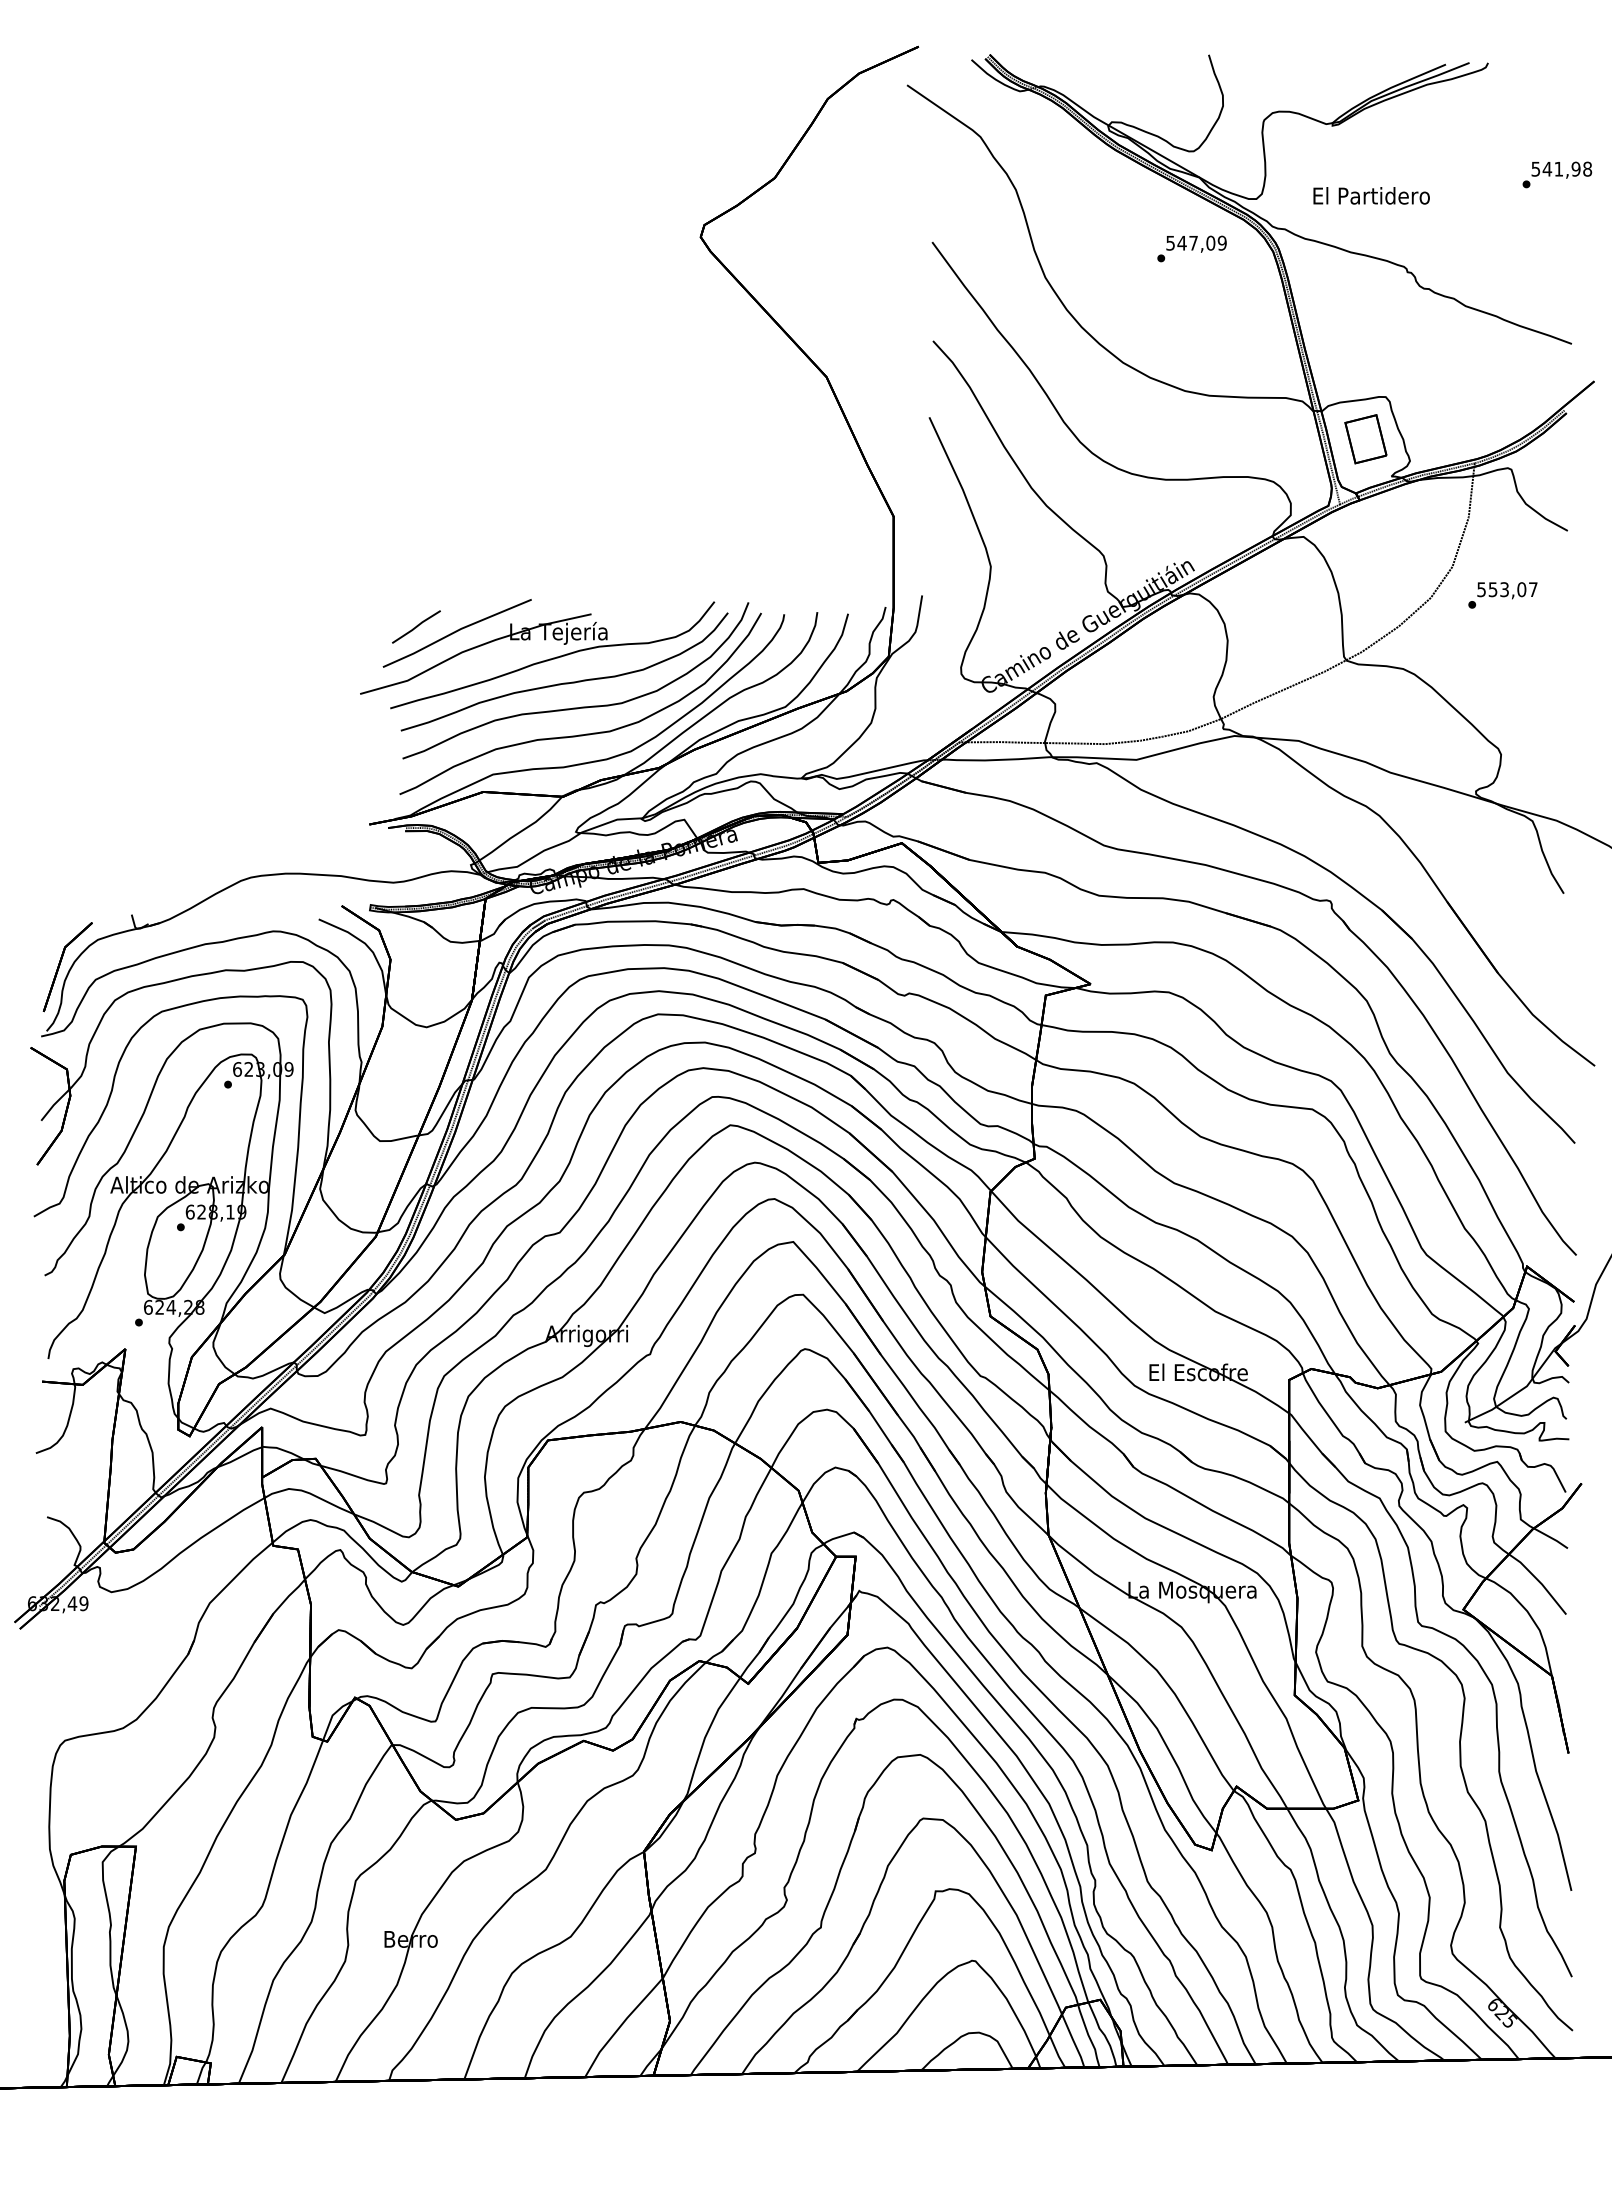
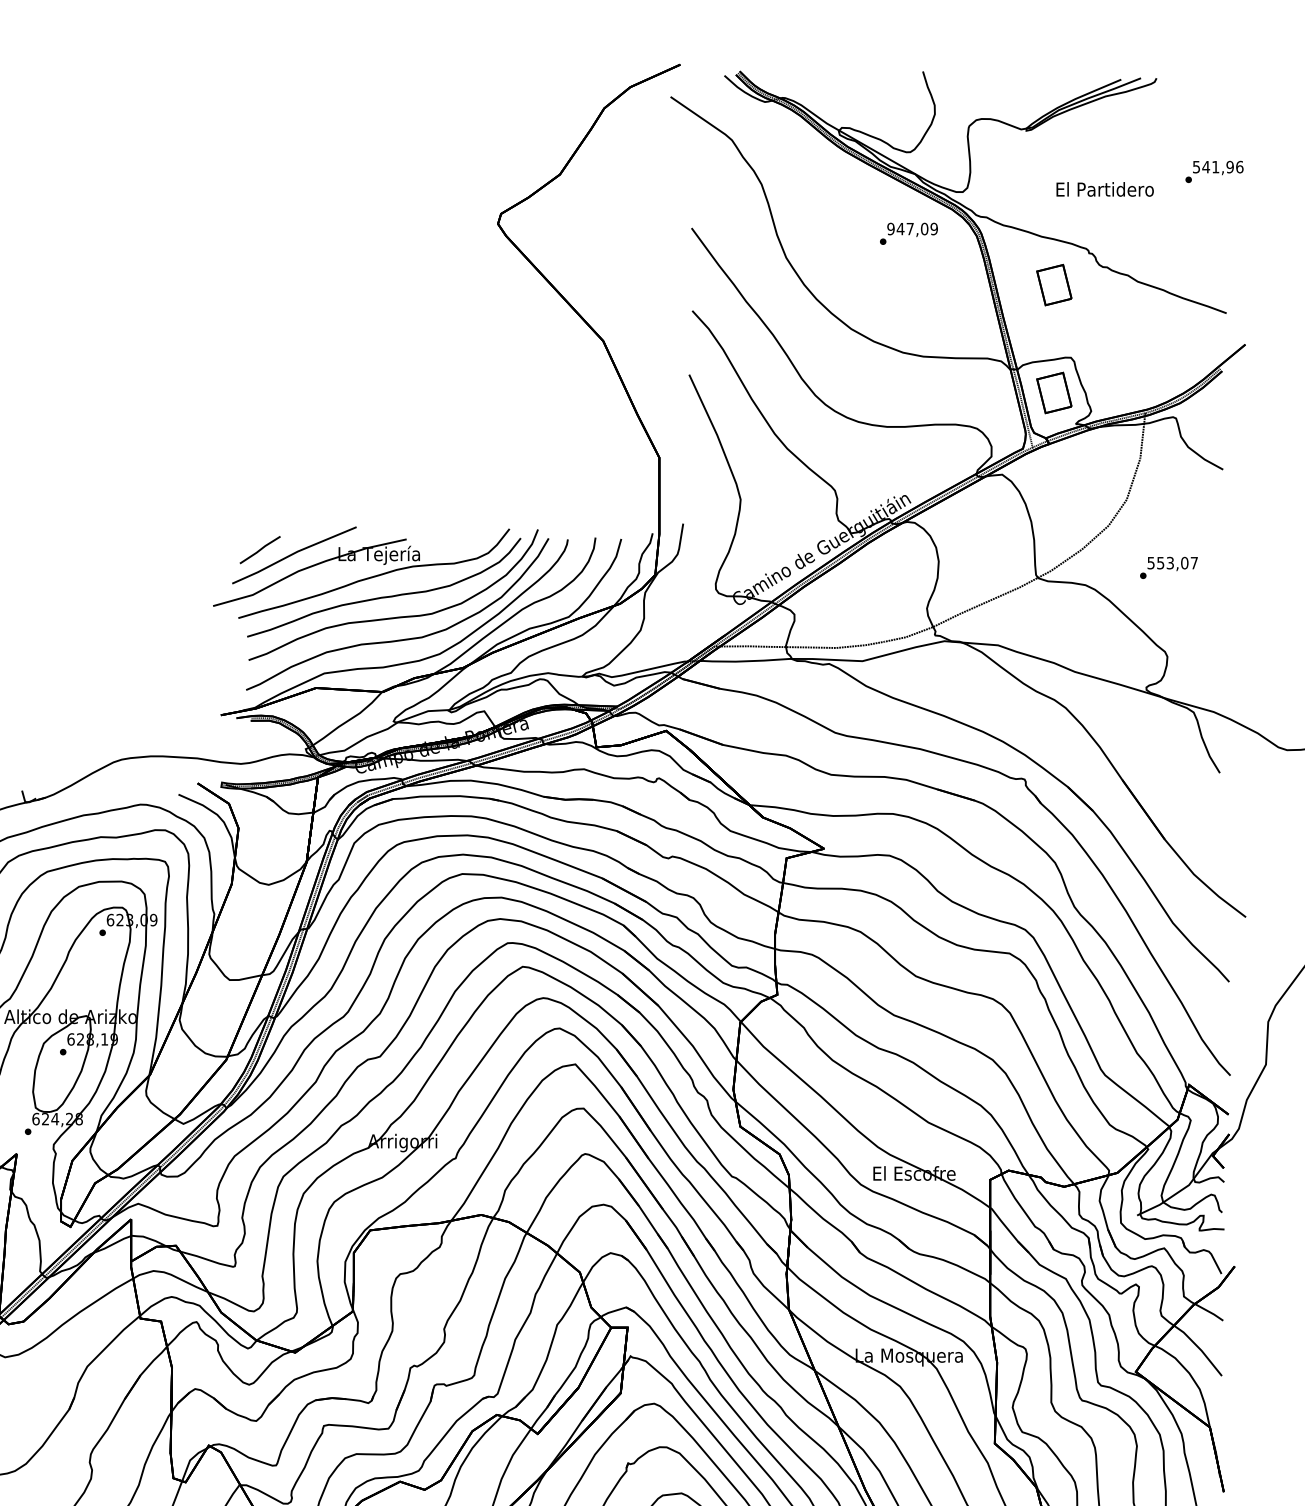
text: (1587, 168) -> (1239, 166), 541,98 -> 541,96
text: (1371, 195) -> (1105, 189), moved
text: (1170, 242) -> (890, 228), 547,09 -> 947,09
part: (1365, 310) -> (1054, 285), added
text: (1502, 595) -> (1168, 568), moved

